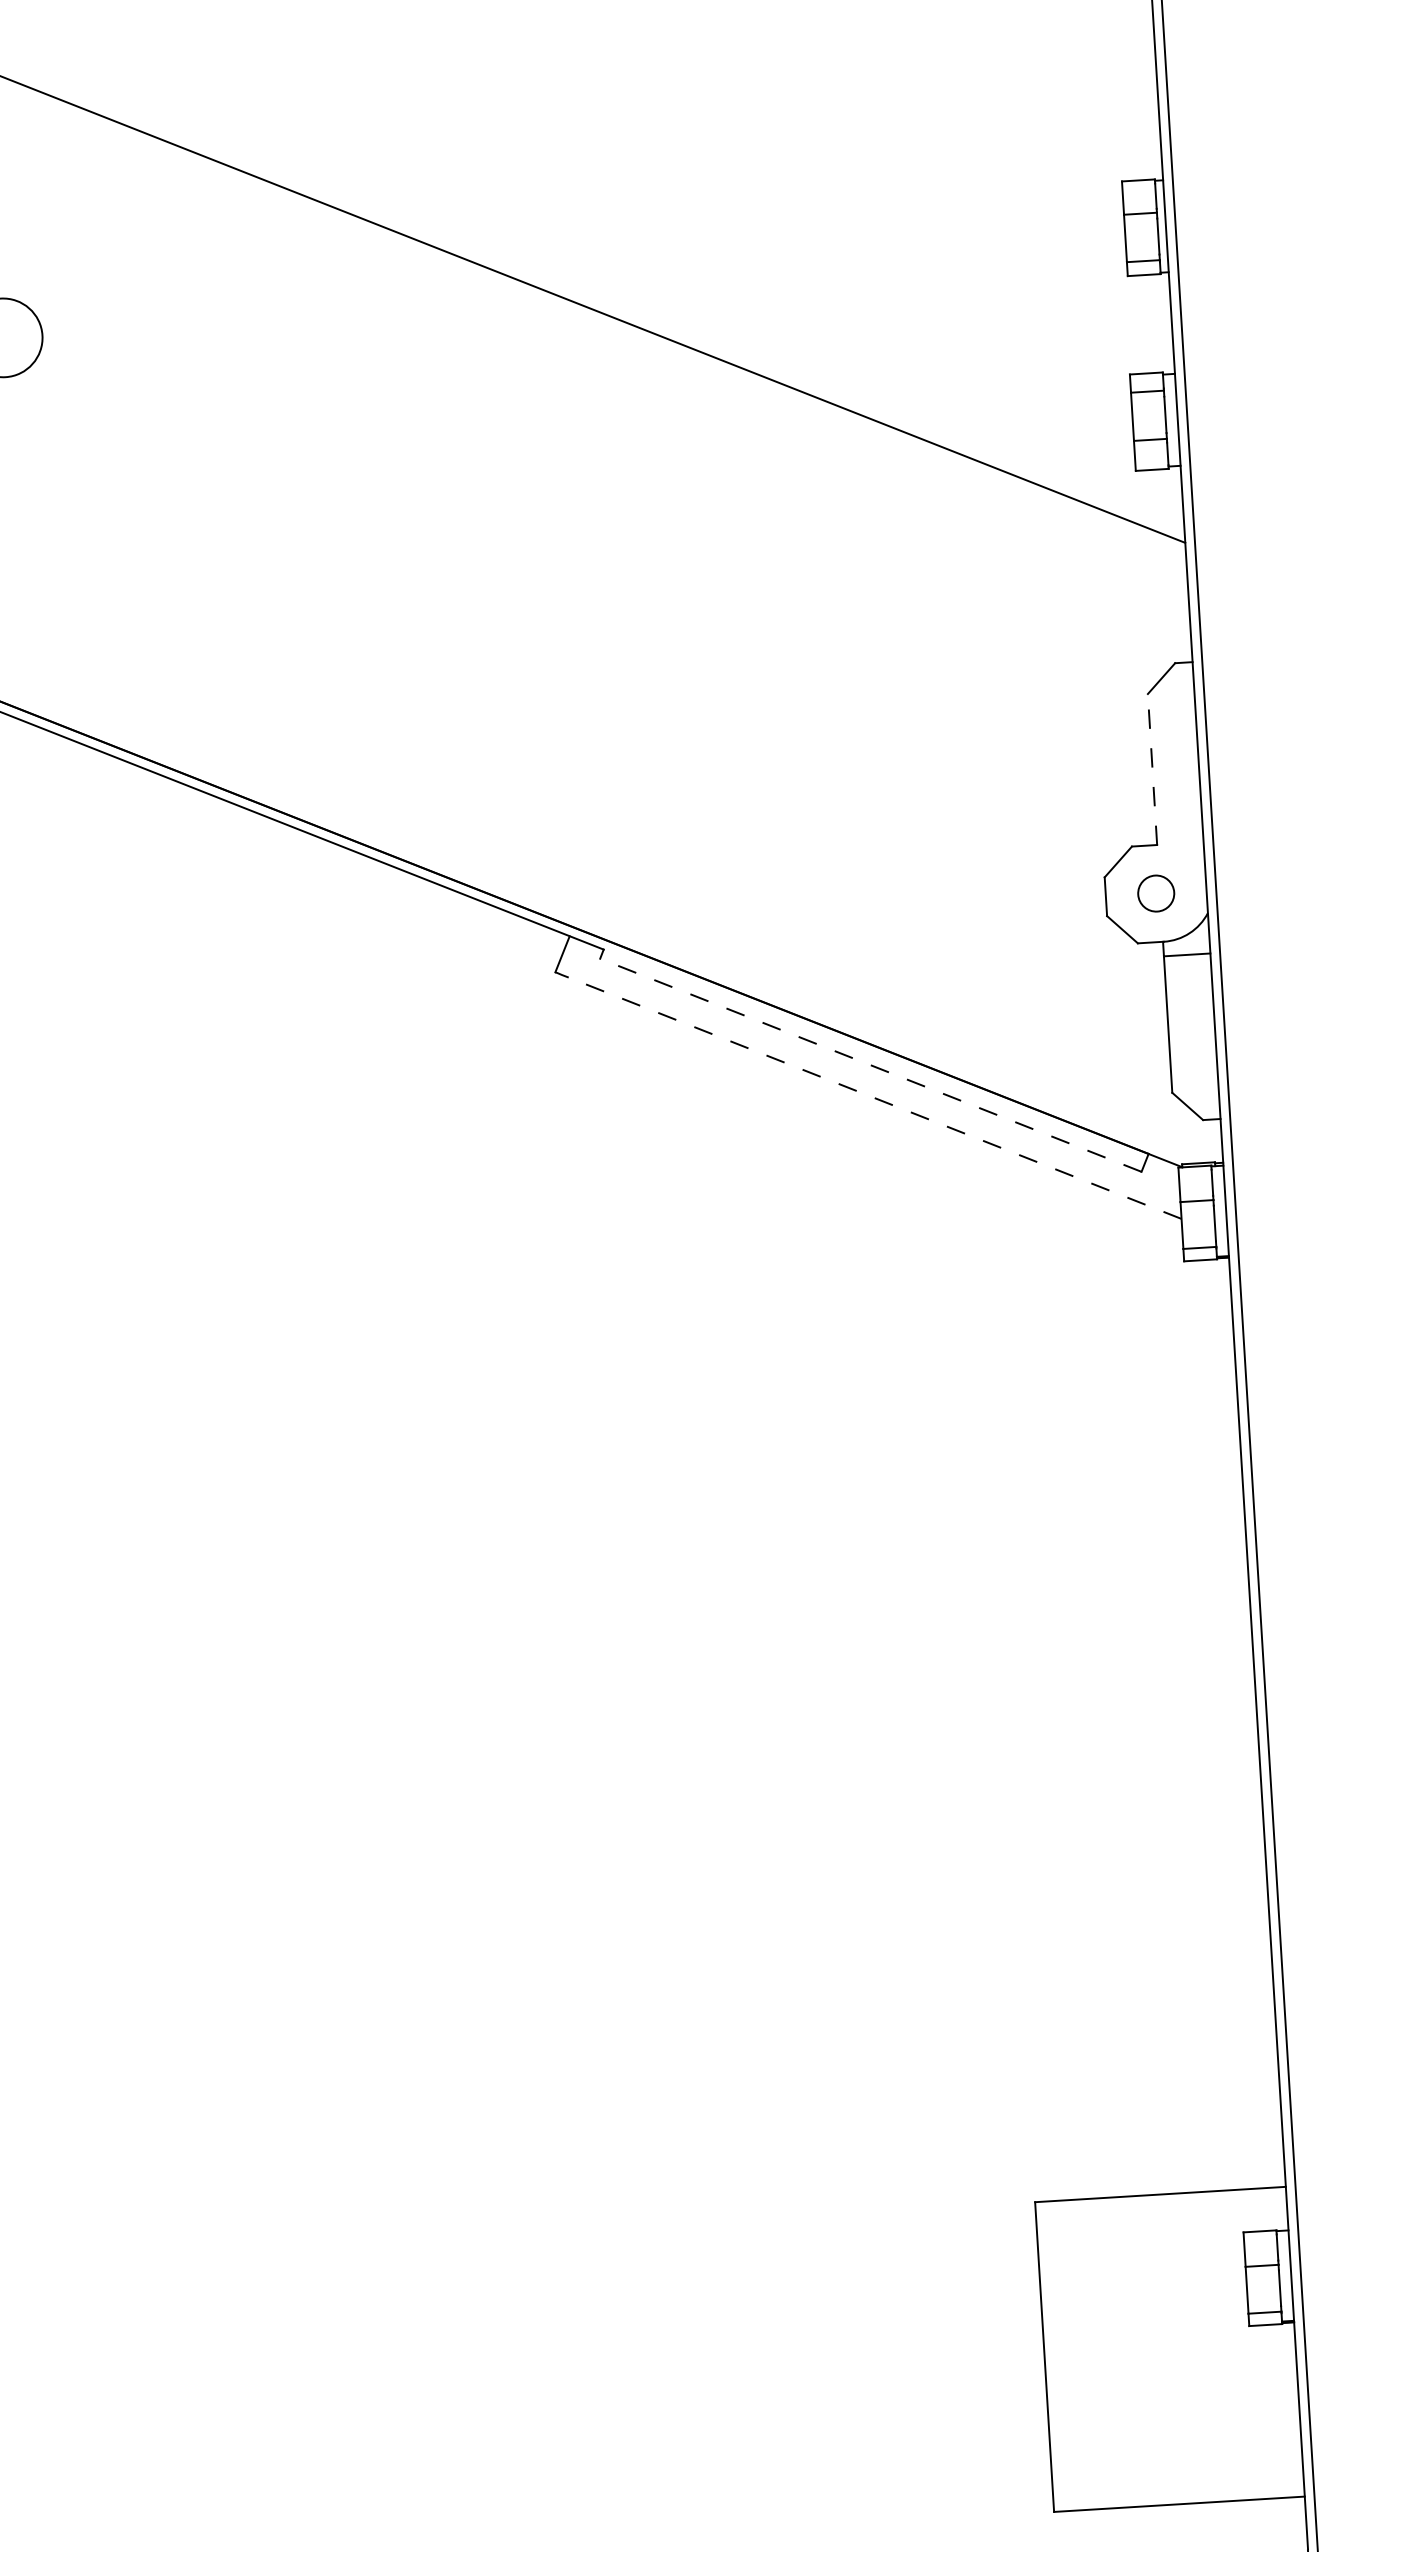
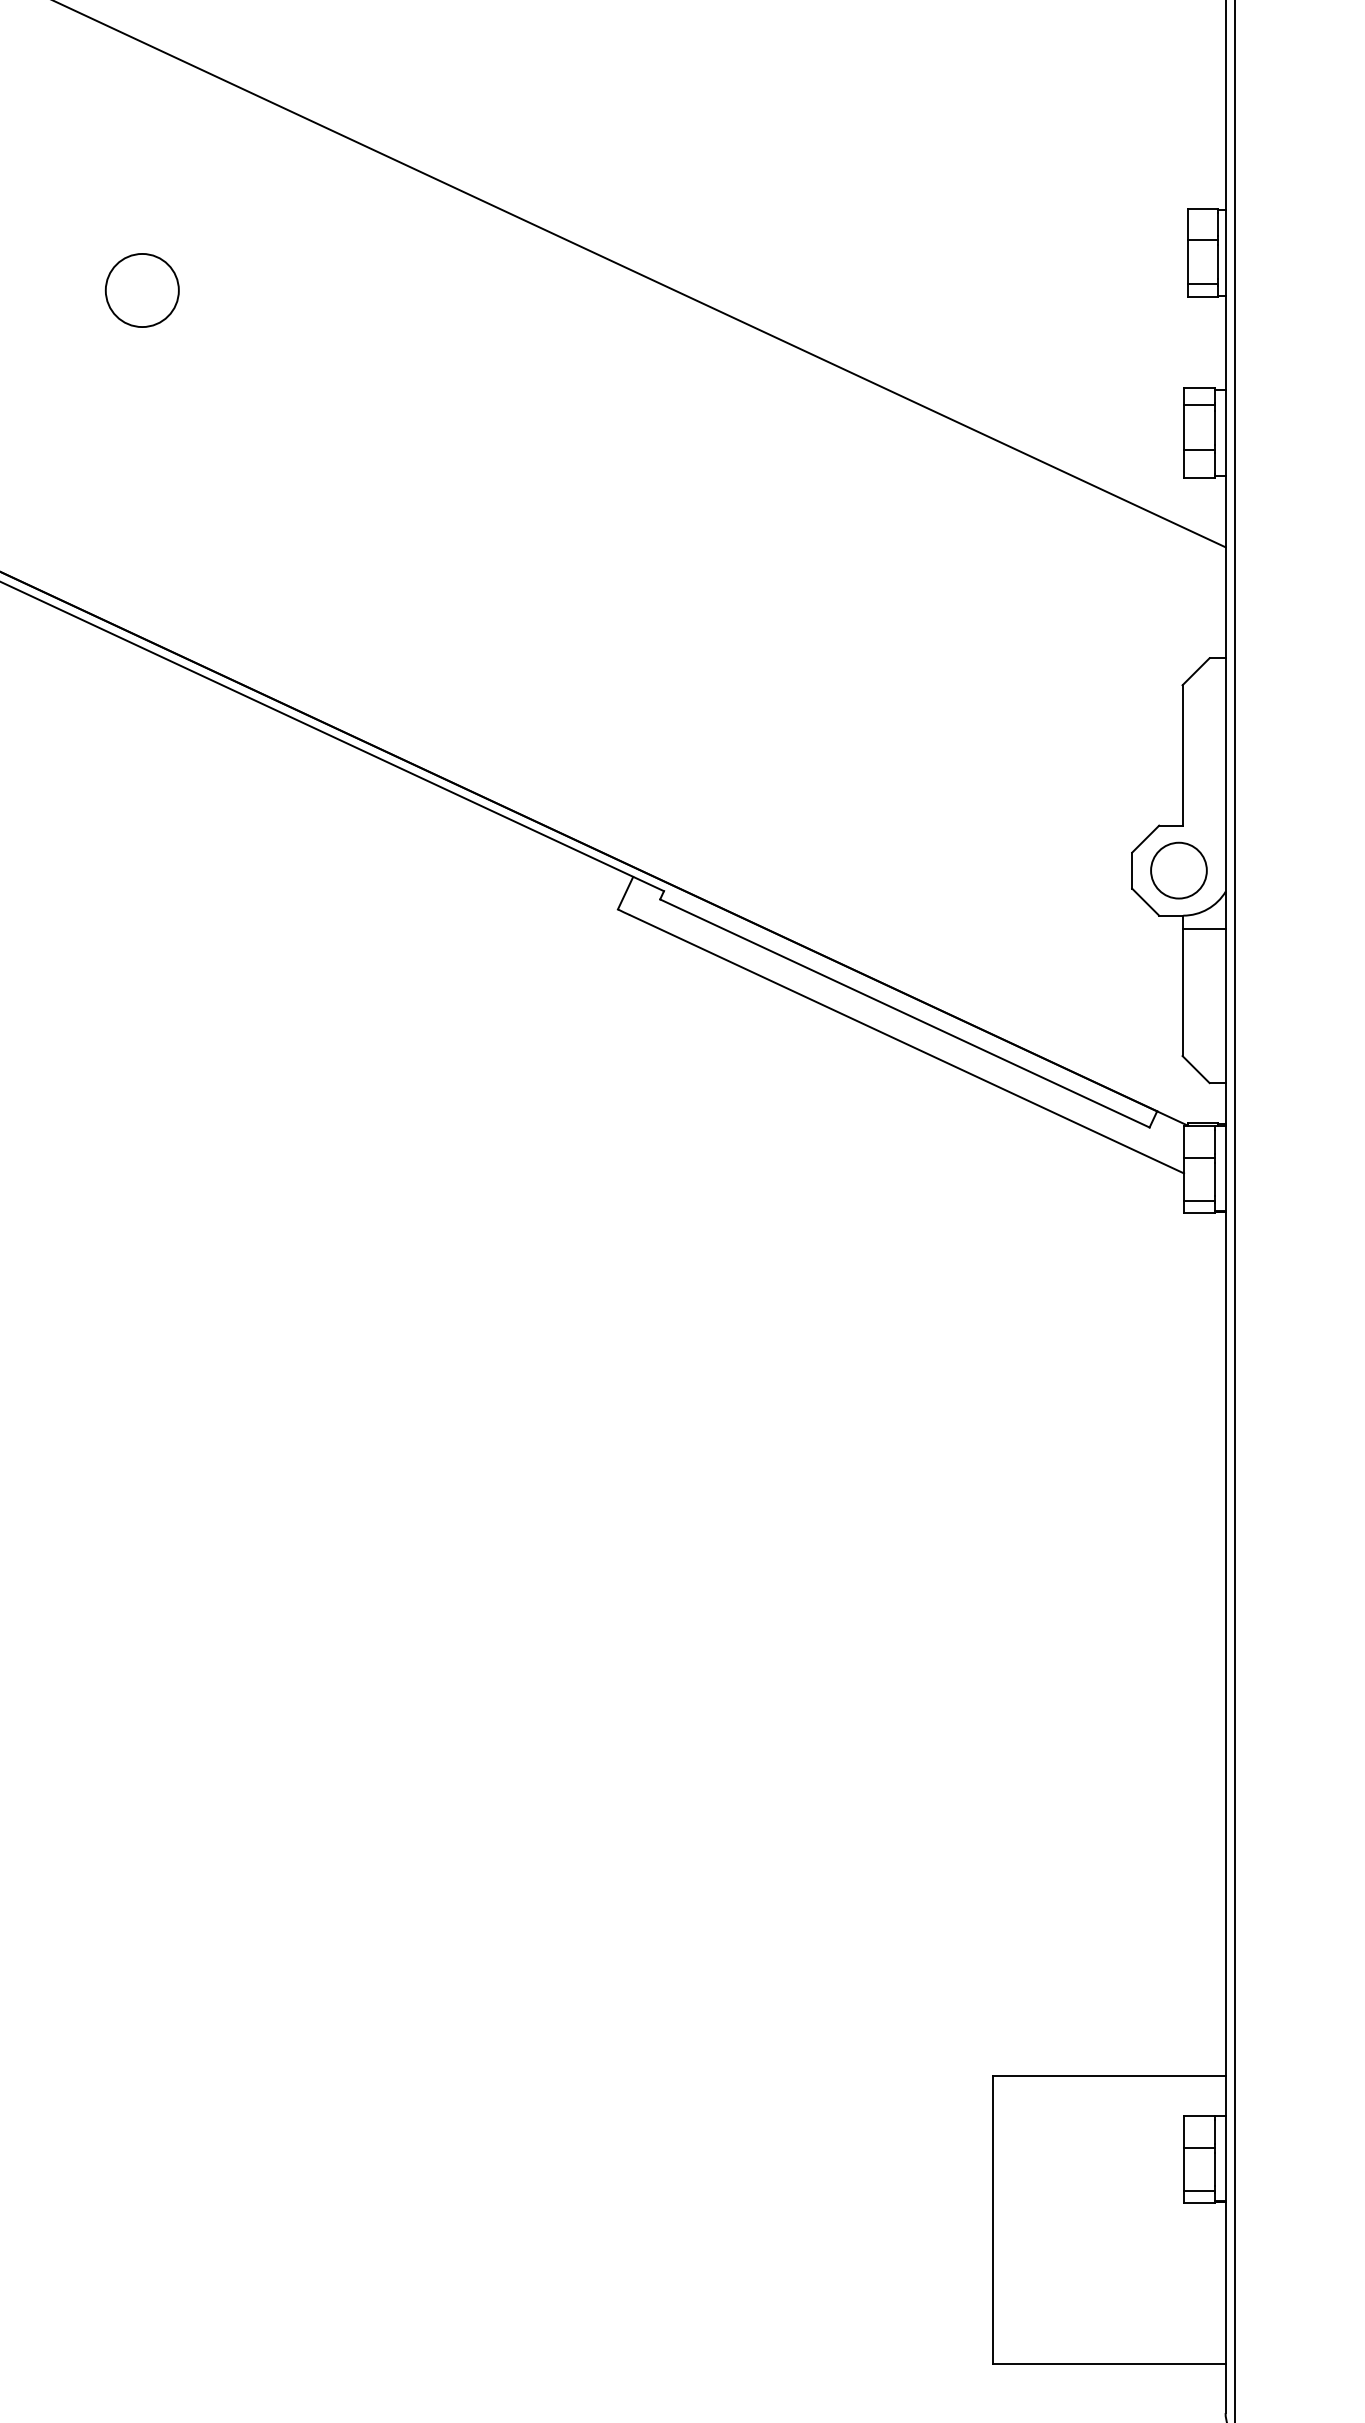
line: (1152, 768) -> (1182, 754), dashed -> solid
circle: (1155, 893) -> (1178, 870), size x1.67
line: (870, 1065) -> (904, 1013), dashed -> solid
line: (874, 1098) -> (906, 1044), dashed -> solid

